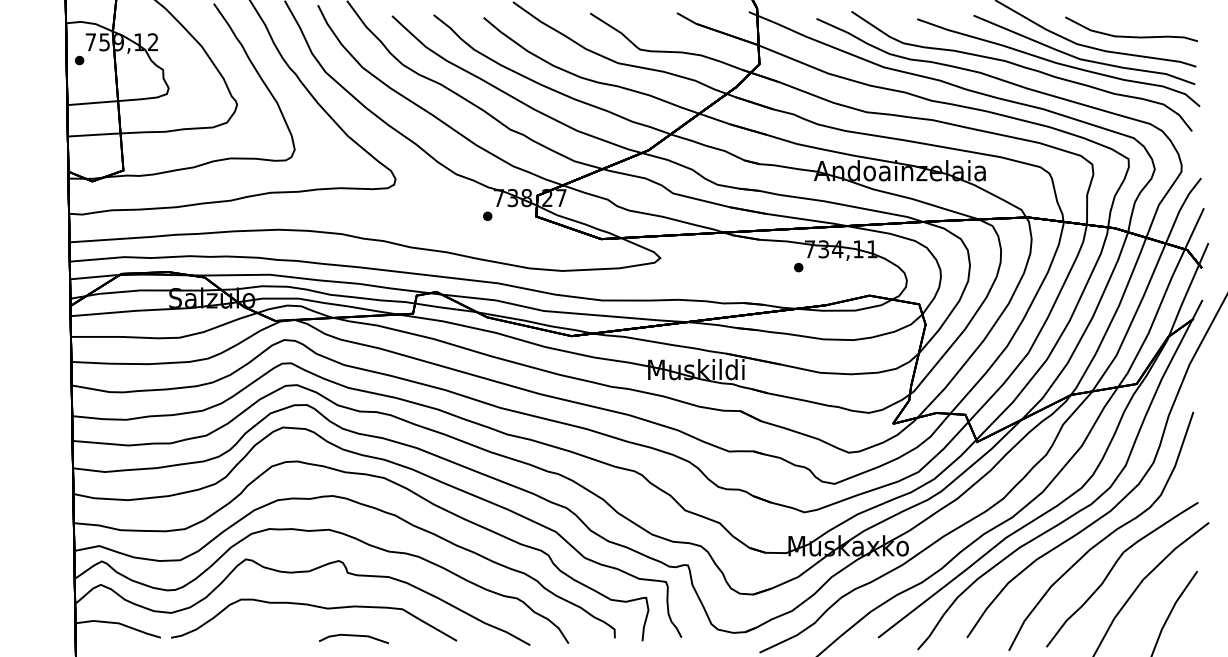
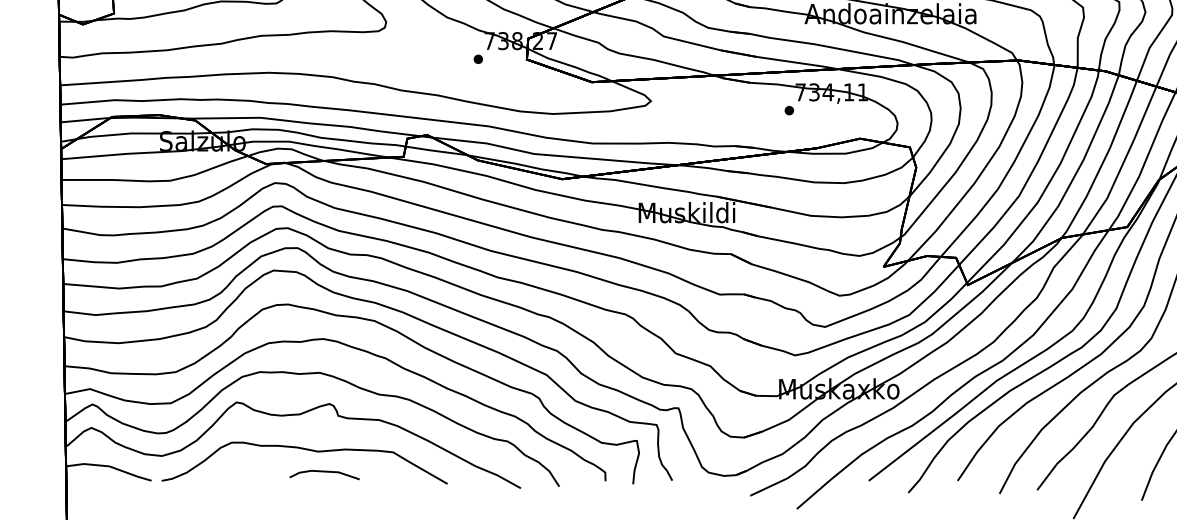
part: (353, 638) -> (324, 474), moved

